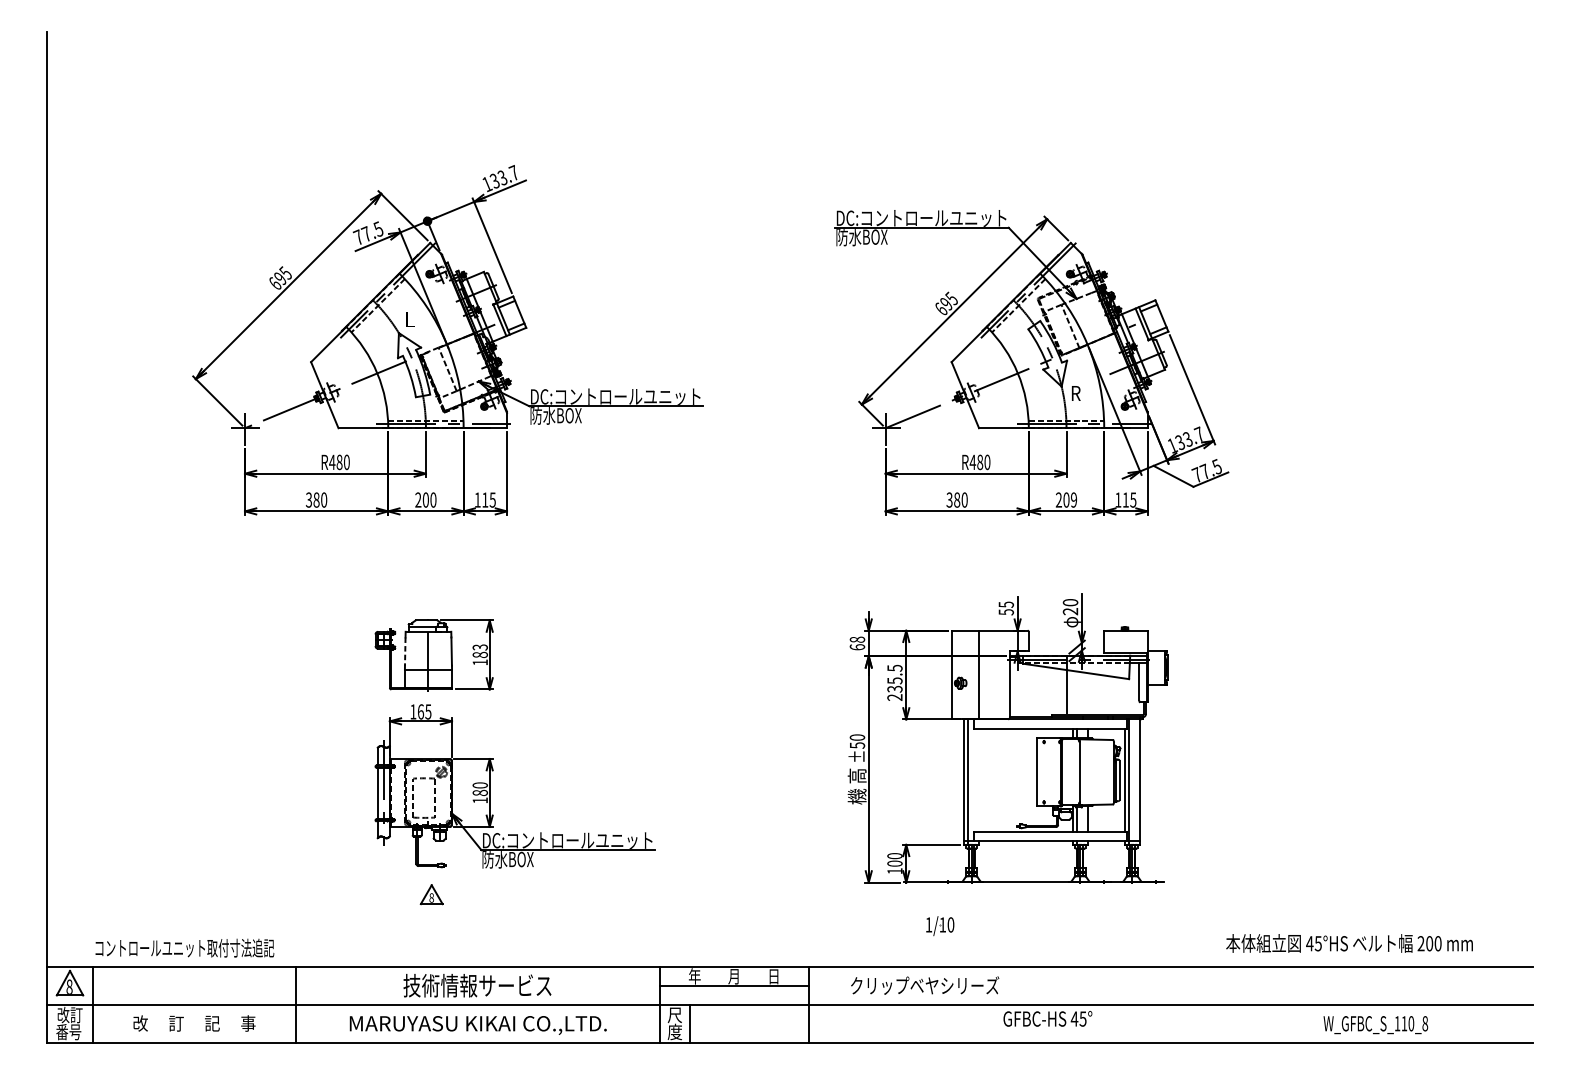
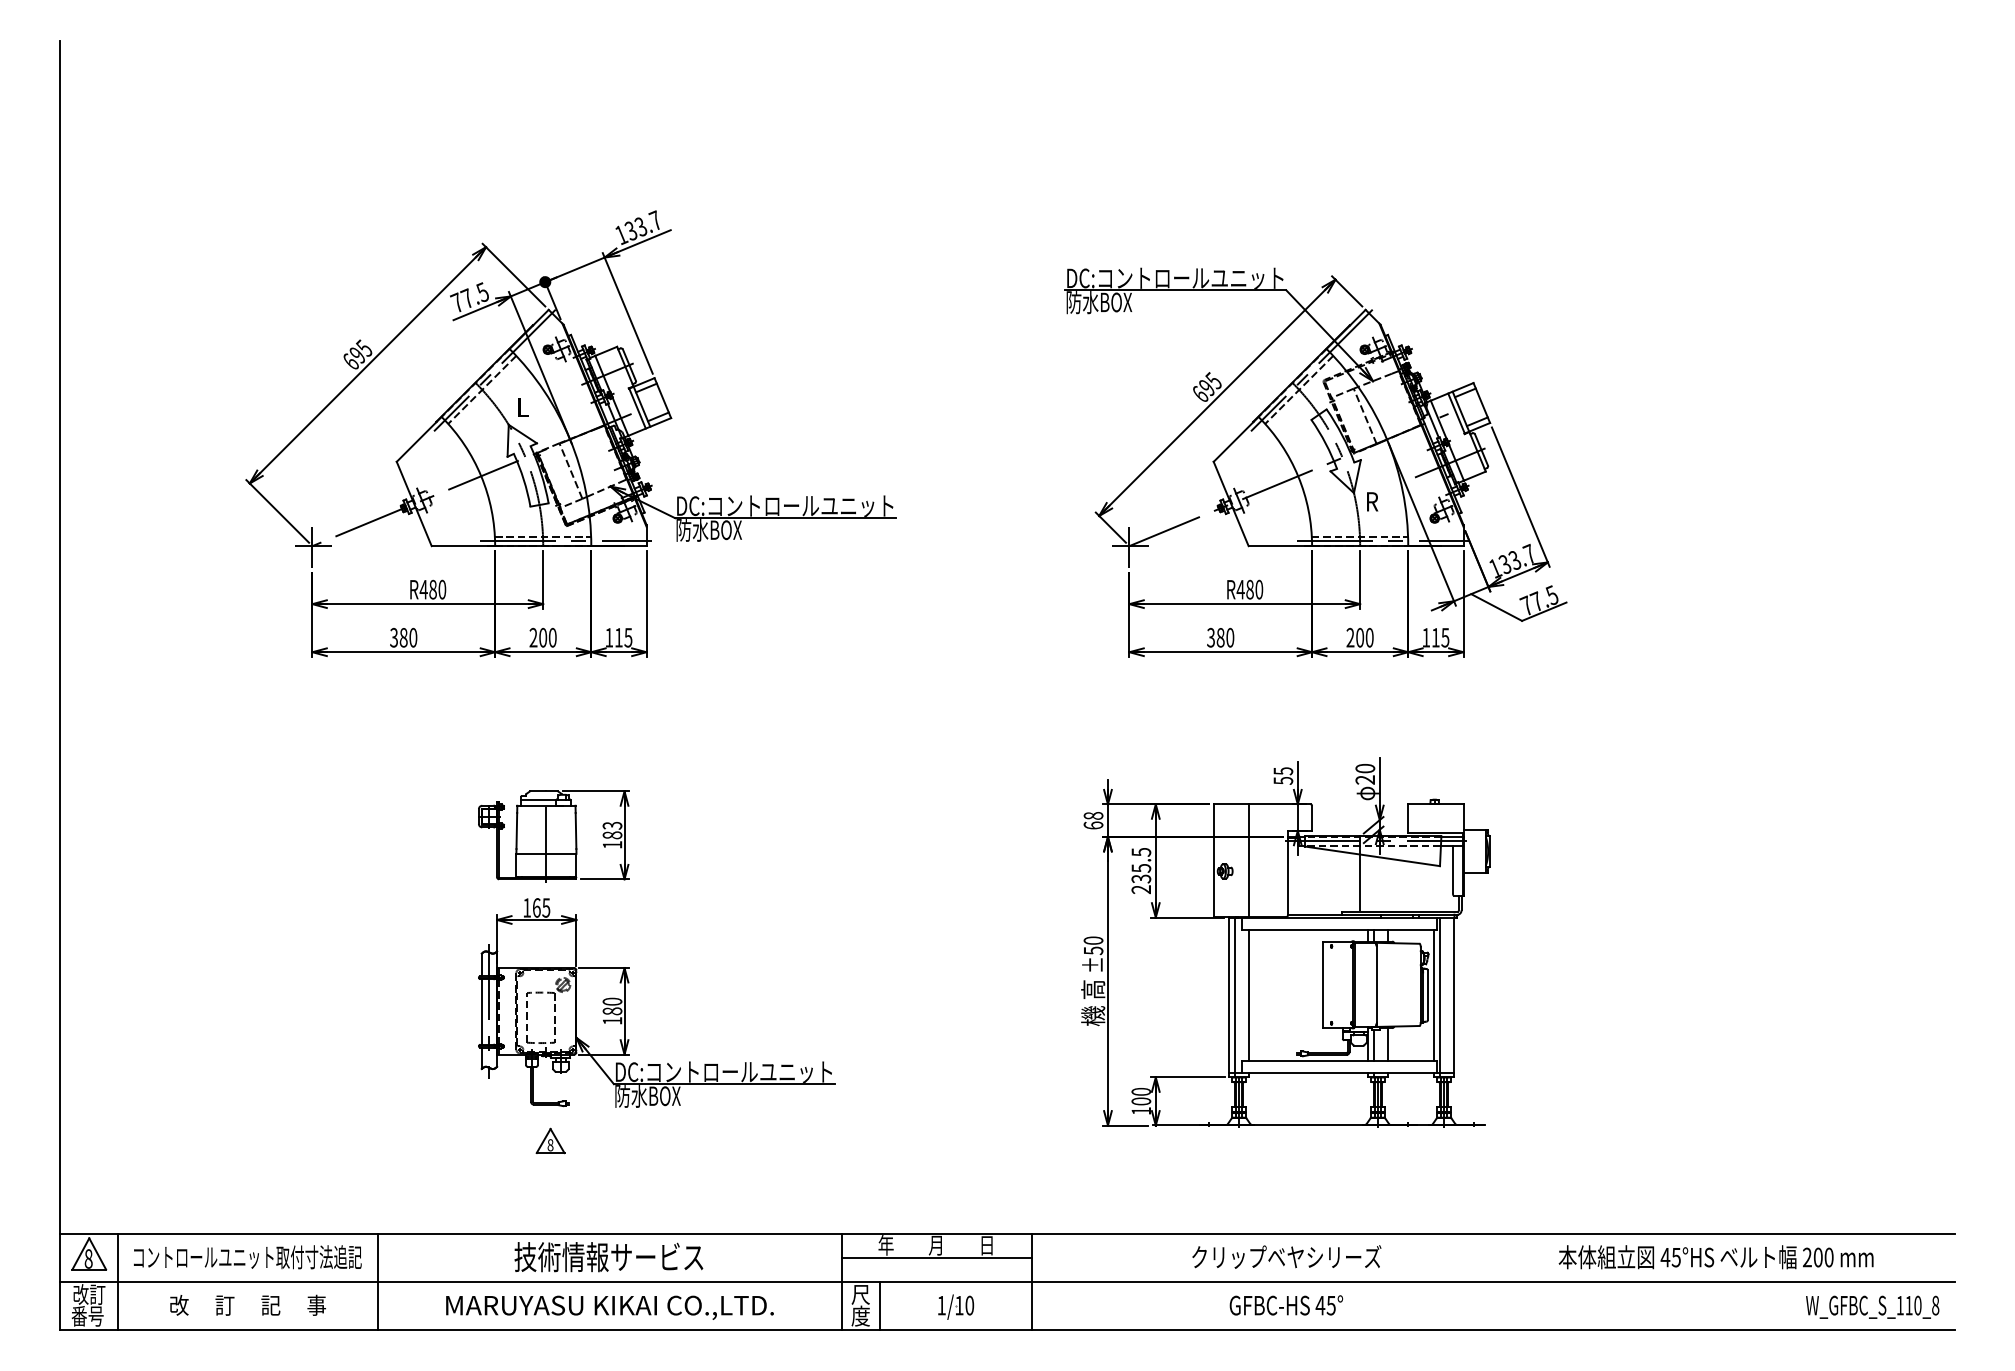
text: (1073, 499) -> (1369, 637), 209 -> 200
line: (405, 651) -> (516, 831), dashed -> solid
line: (978, 780) -> (1248, 995), added
part: (940, 925) -> (956, 1306), moved
text: (1349, 943) -> (1715, 1257), moved
text: (184, 948) -> (247, 1257), moved
text: (924, 985) -> (1286, 1256), moved
text: (1047, 1018) -> (1286, 1305), moved
text: (1375, 1024) -> (1872, 1306), moved

